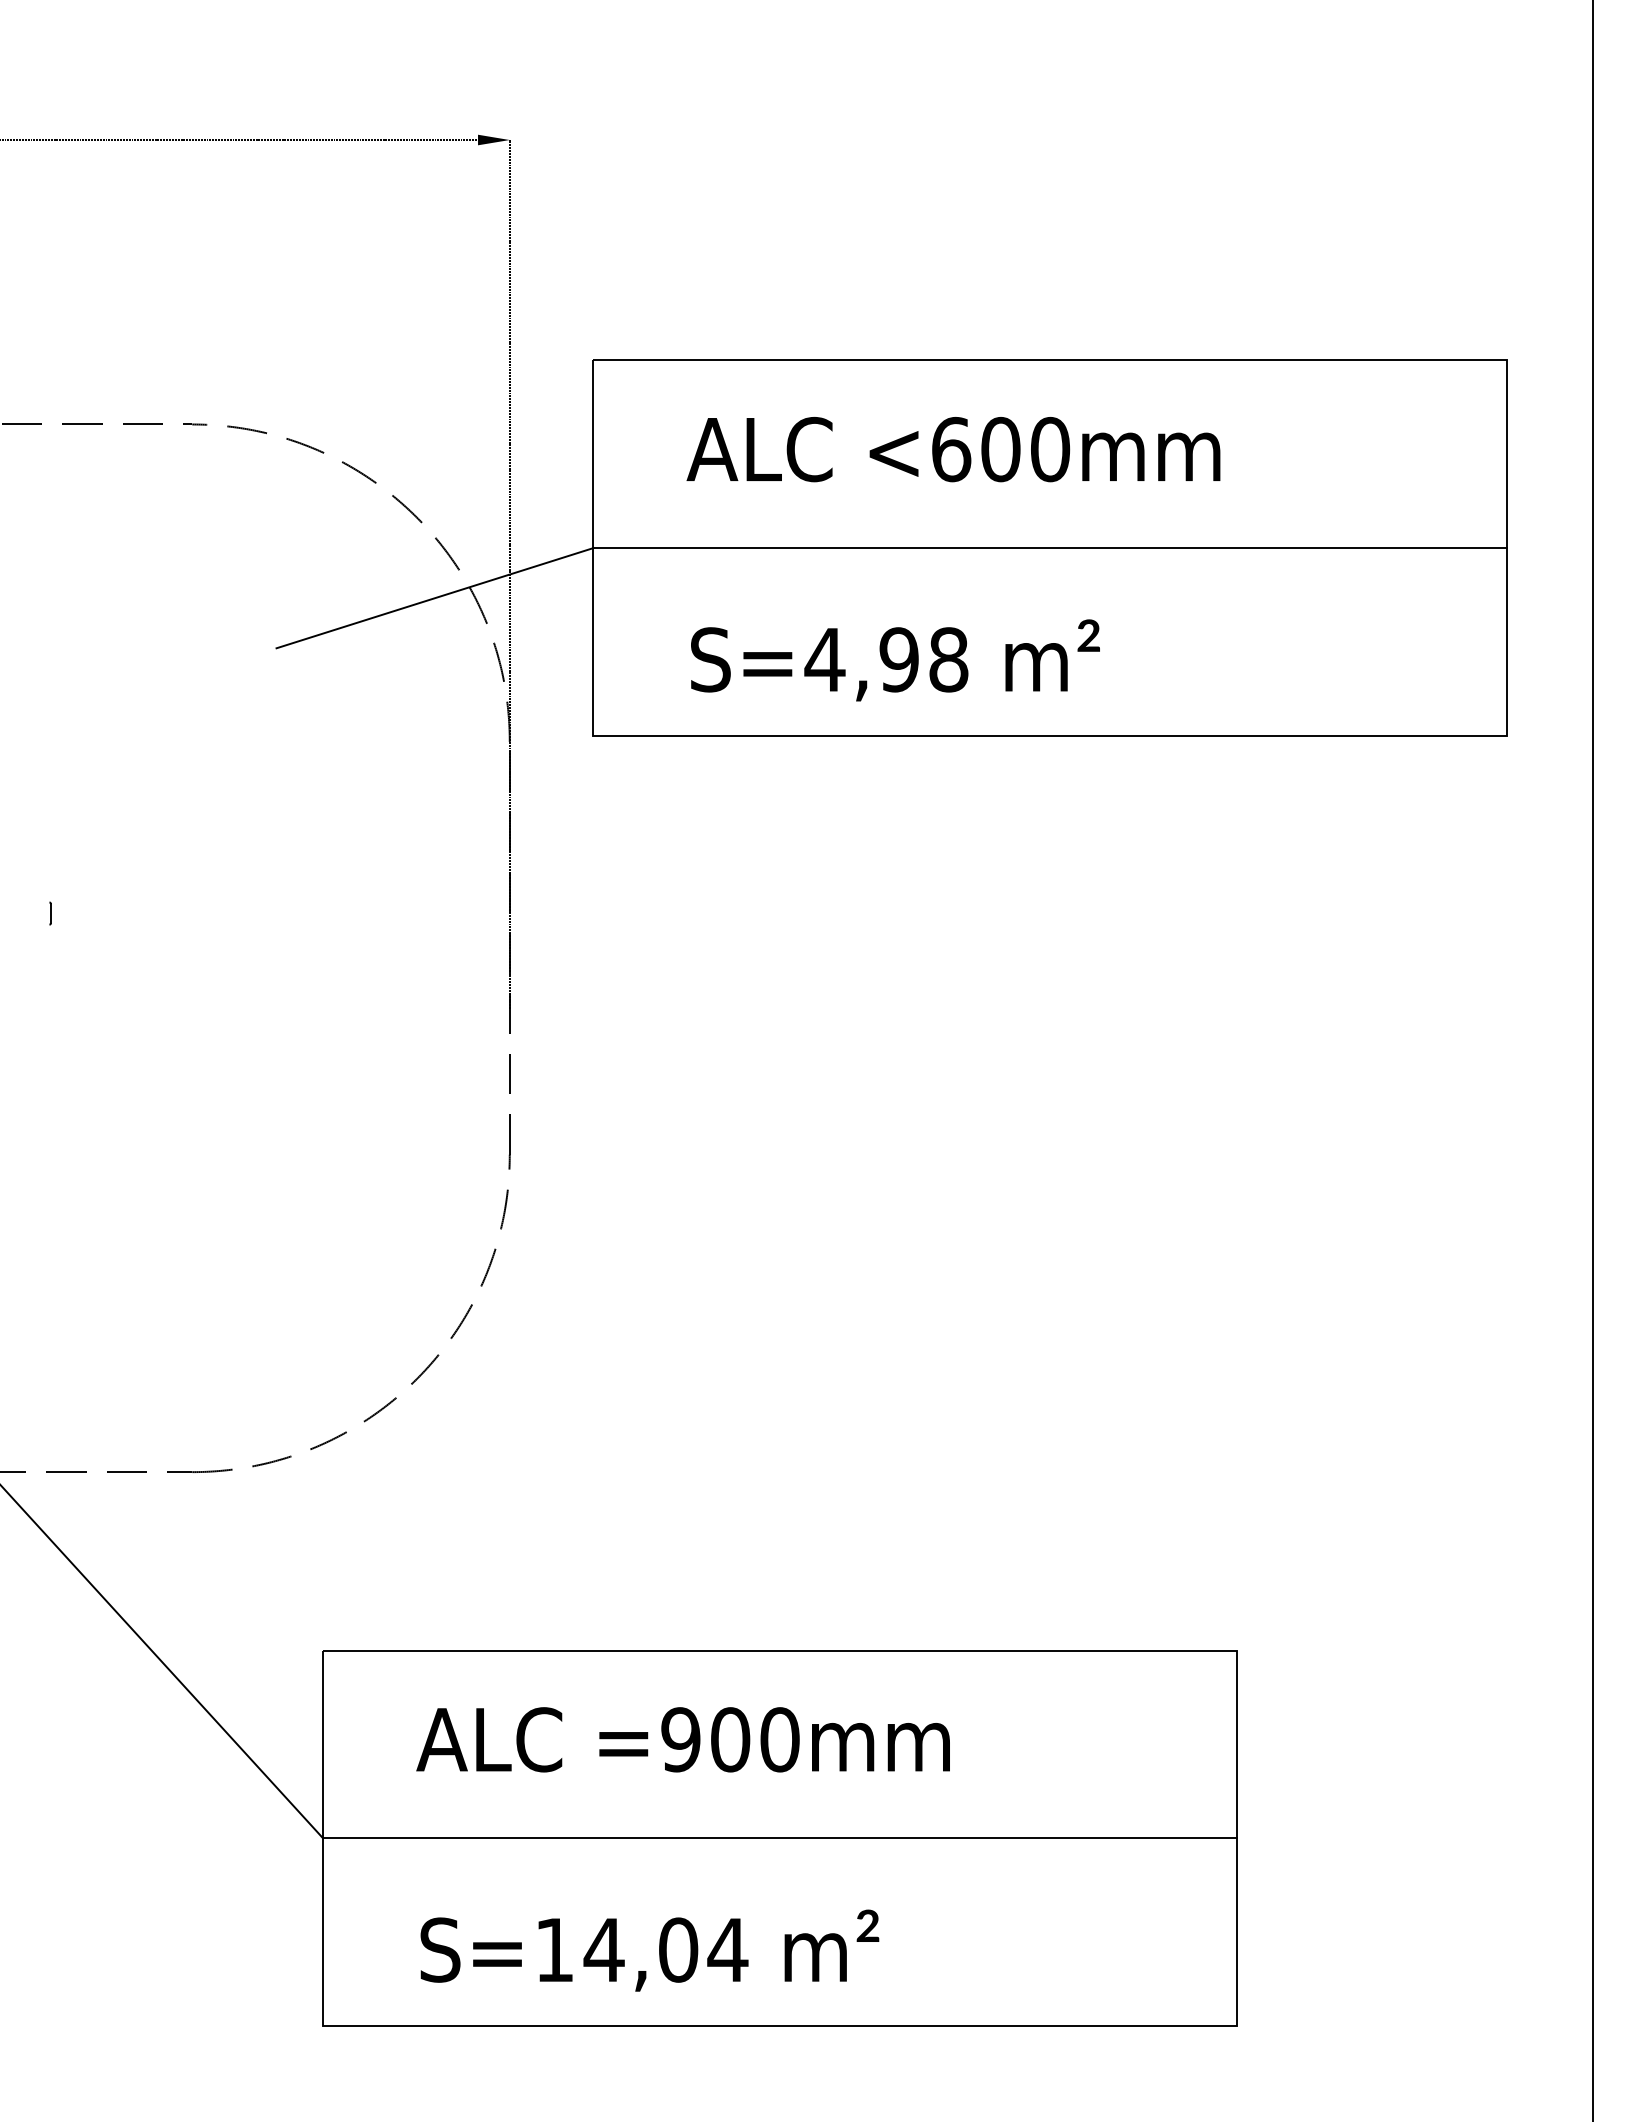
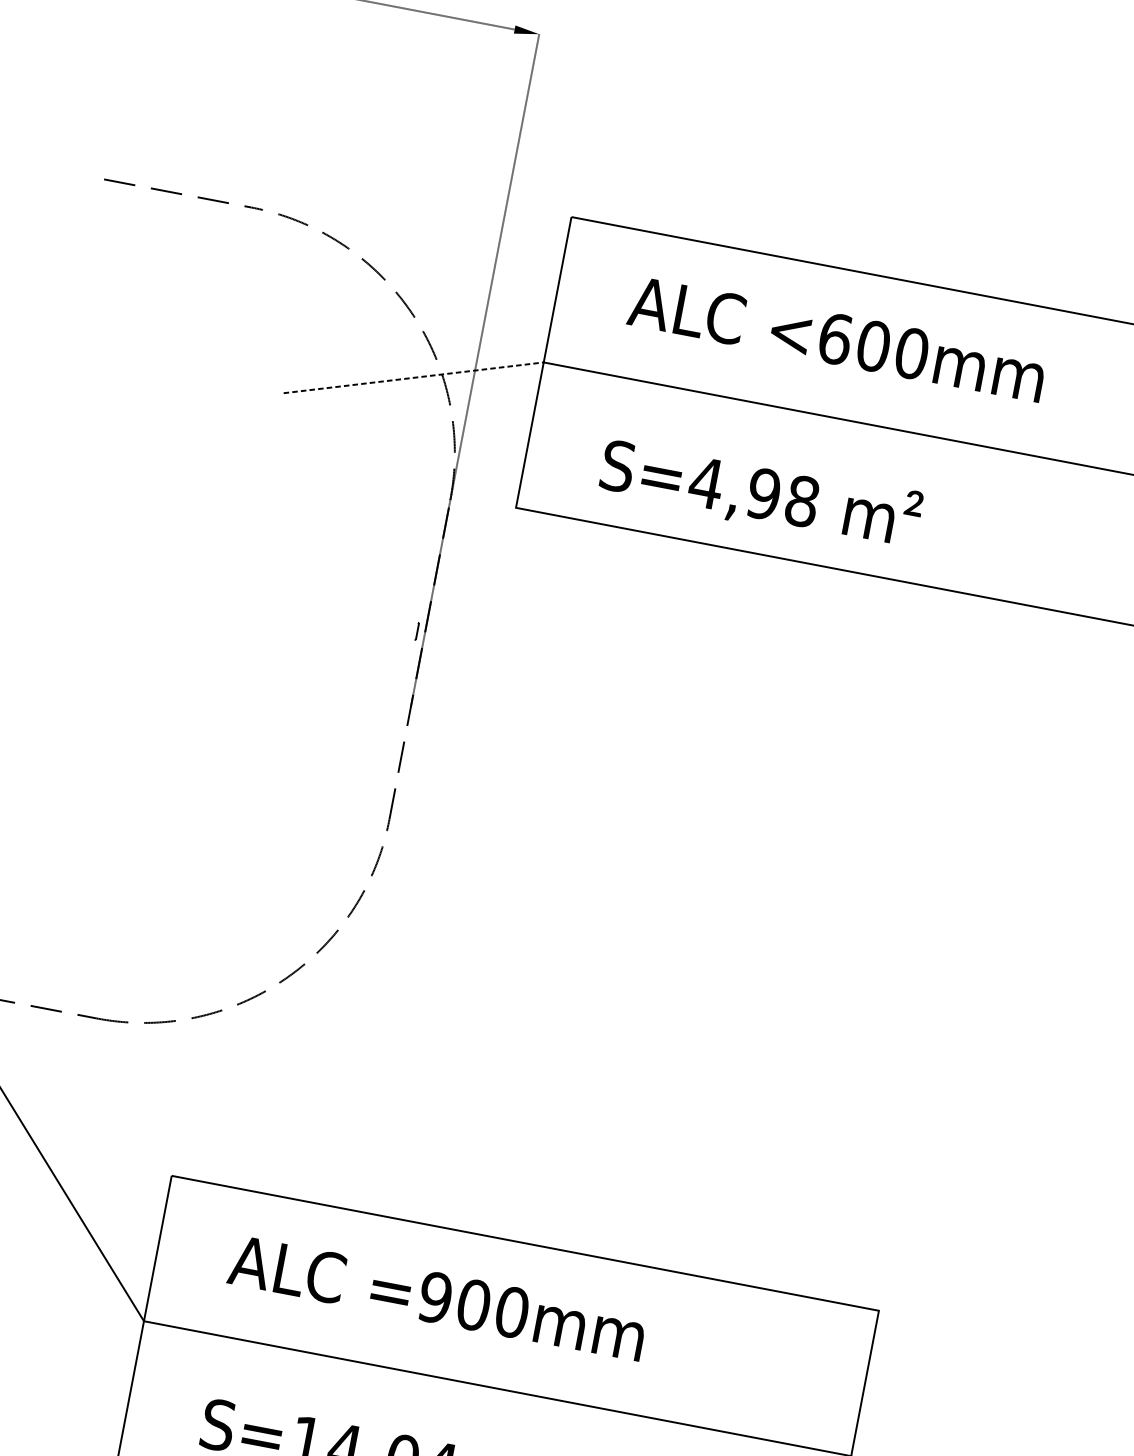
line: (435, 598) -> (414, 378), solid -> dashed
line: (50, 913) -> (417, 631), moved

